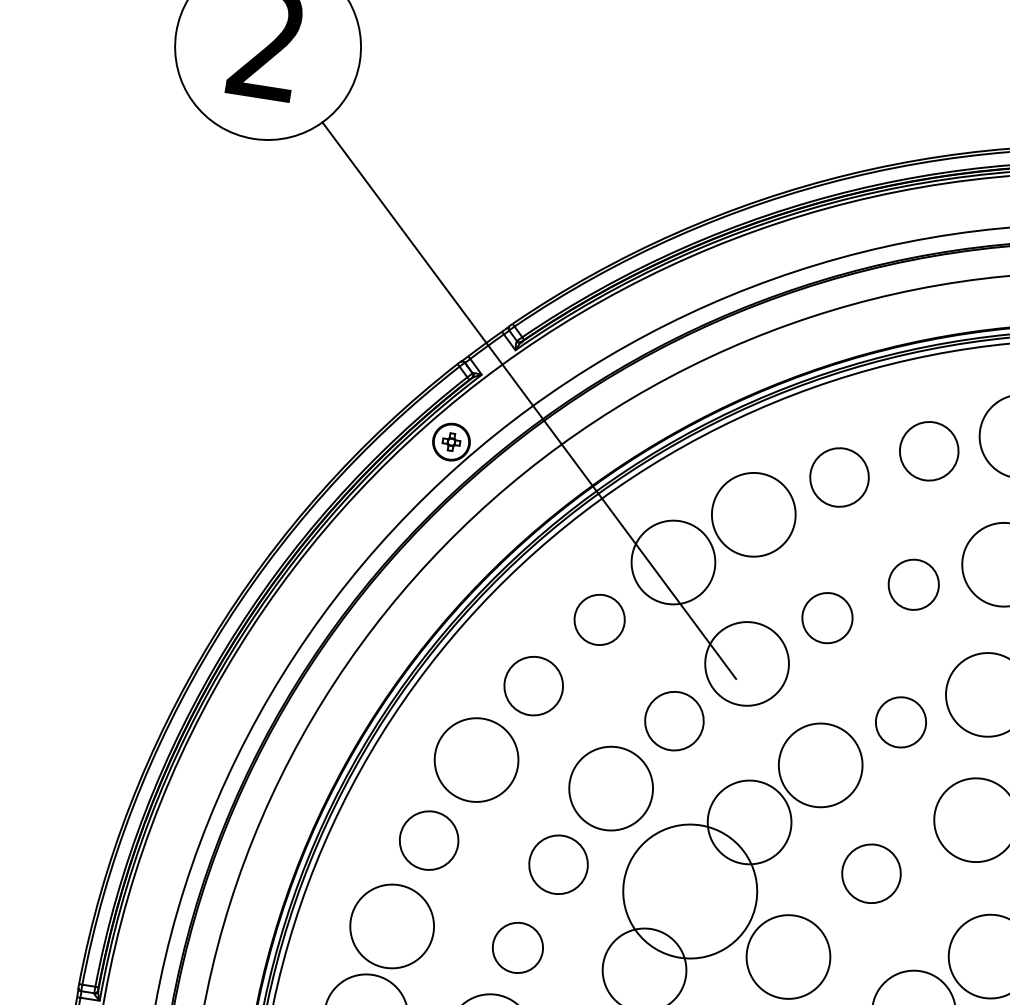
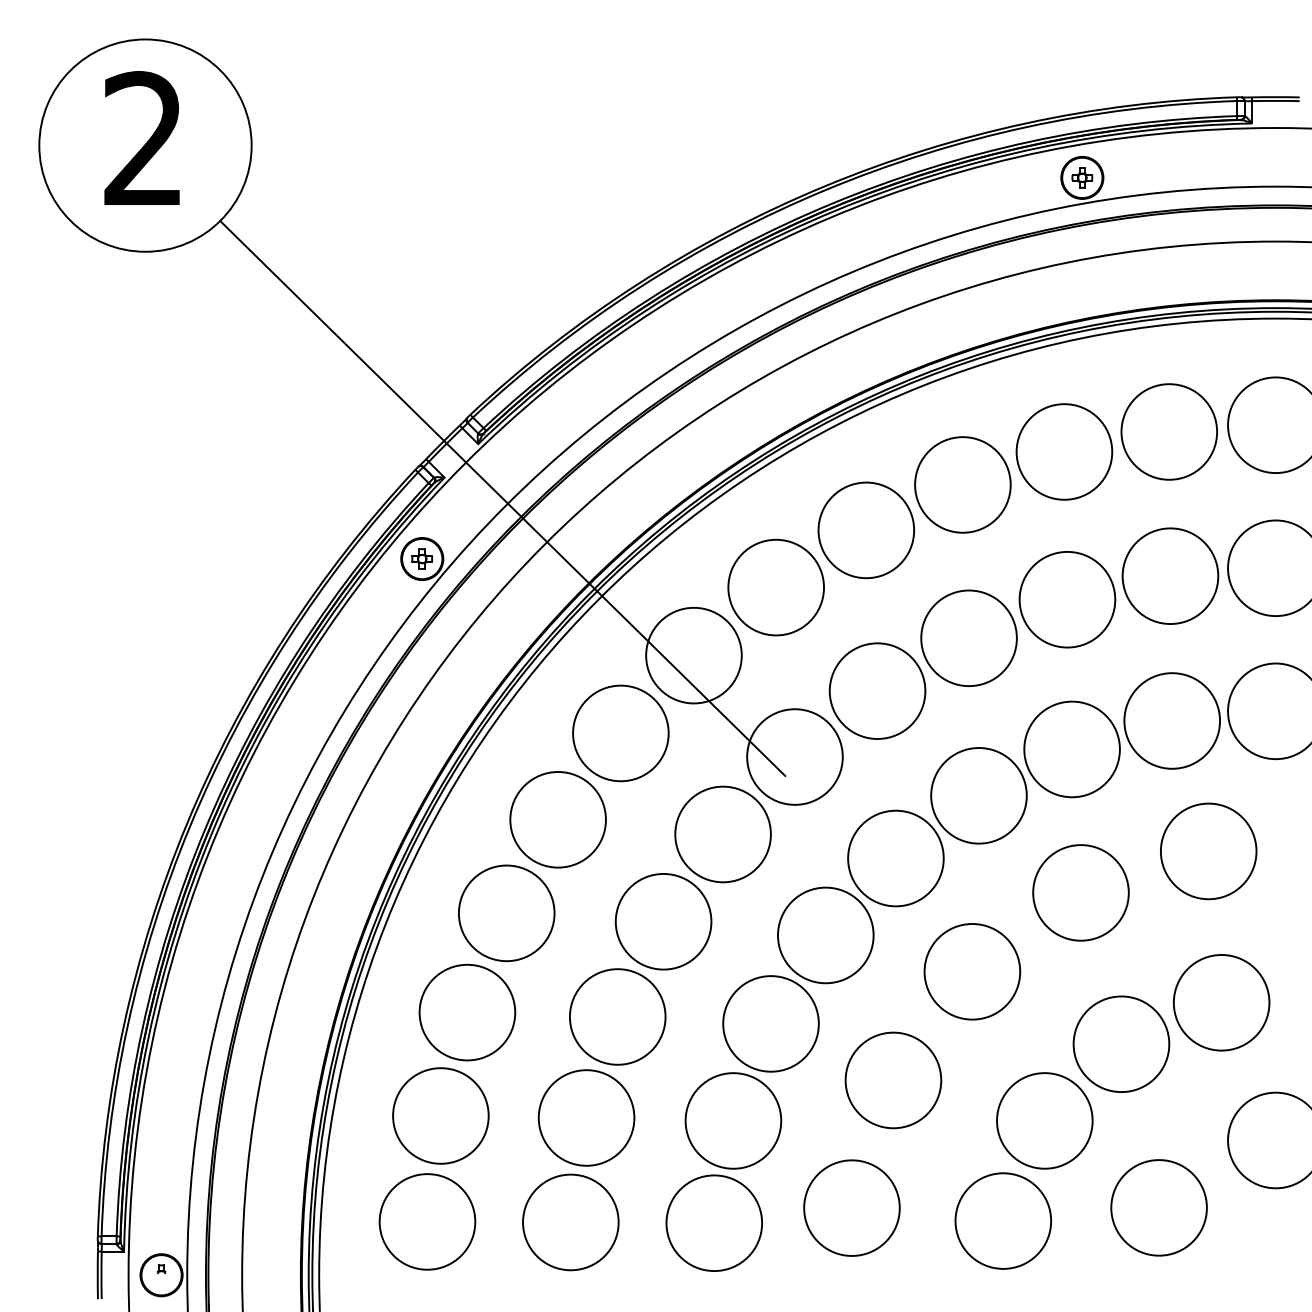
circle: (928, 450) -> (962, 484), size x1.43
circle: (839, 477) -> (866, 530), size x1.43
circle: (913, 584) -> (968, 638), size x1.67
circle: (827, 617) -> (877, 690), size x1.67
circle: (599, 619) -> (620, 733), size x1.67
circle: (533, 685) -> (557, 819), size x1.43
circle: (673, 721) -> (722, 834), size x1.43
circle: (900, 722) -> (978, 795), size x1.67
circle: (429, 840) -> (467, 1012), size x1.43
circle: (558, 864) -> (617, 1016), size x1.43
circle: (871, 873) -> (972, 971), size x1.43
circle: (689, 891) -> (770, 1023), size x0.62
circle: (517, 947) -> (586, 1117), size x1.67

